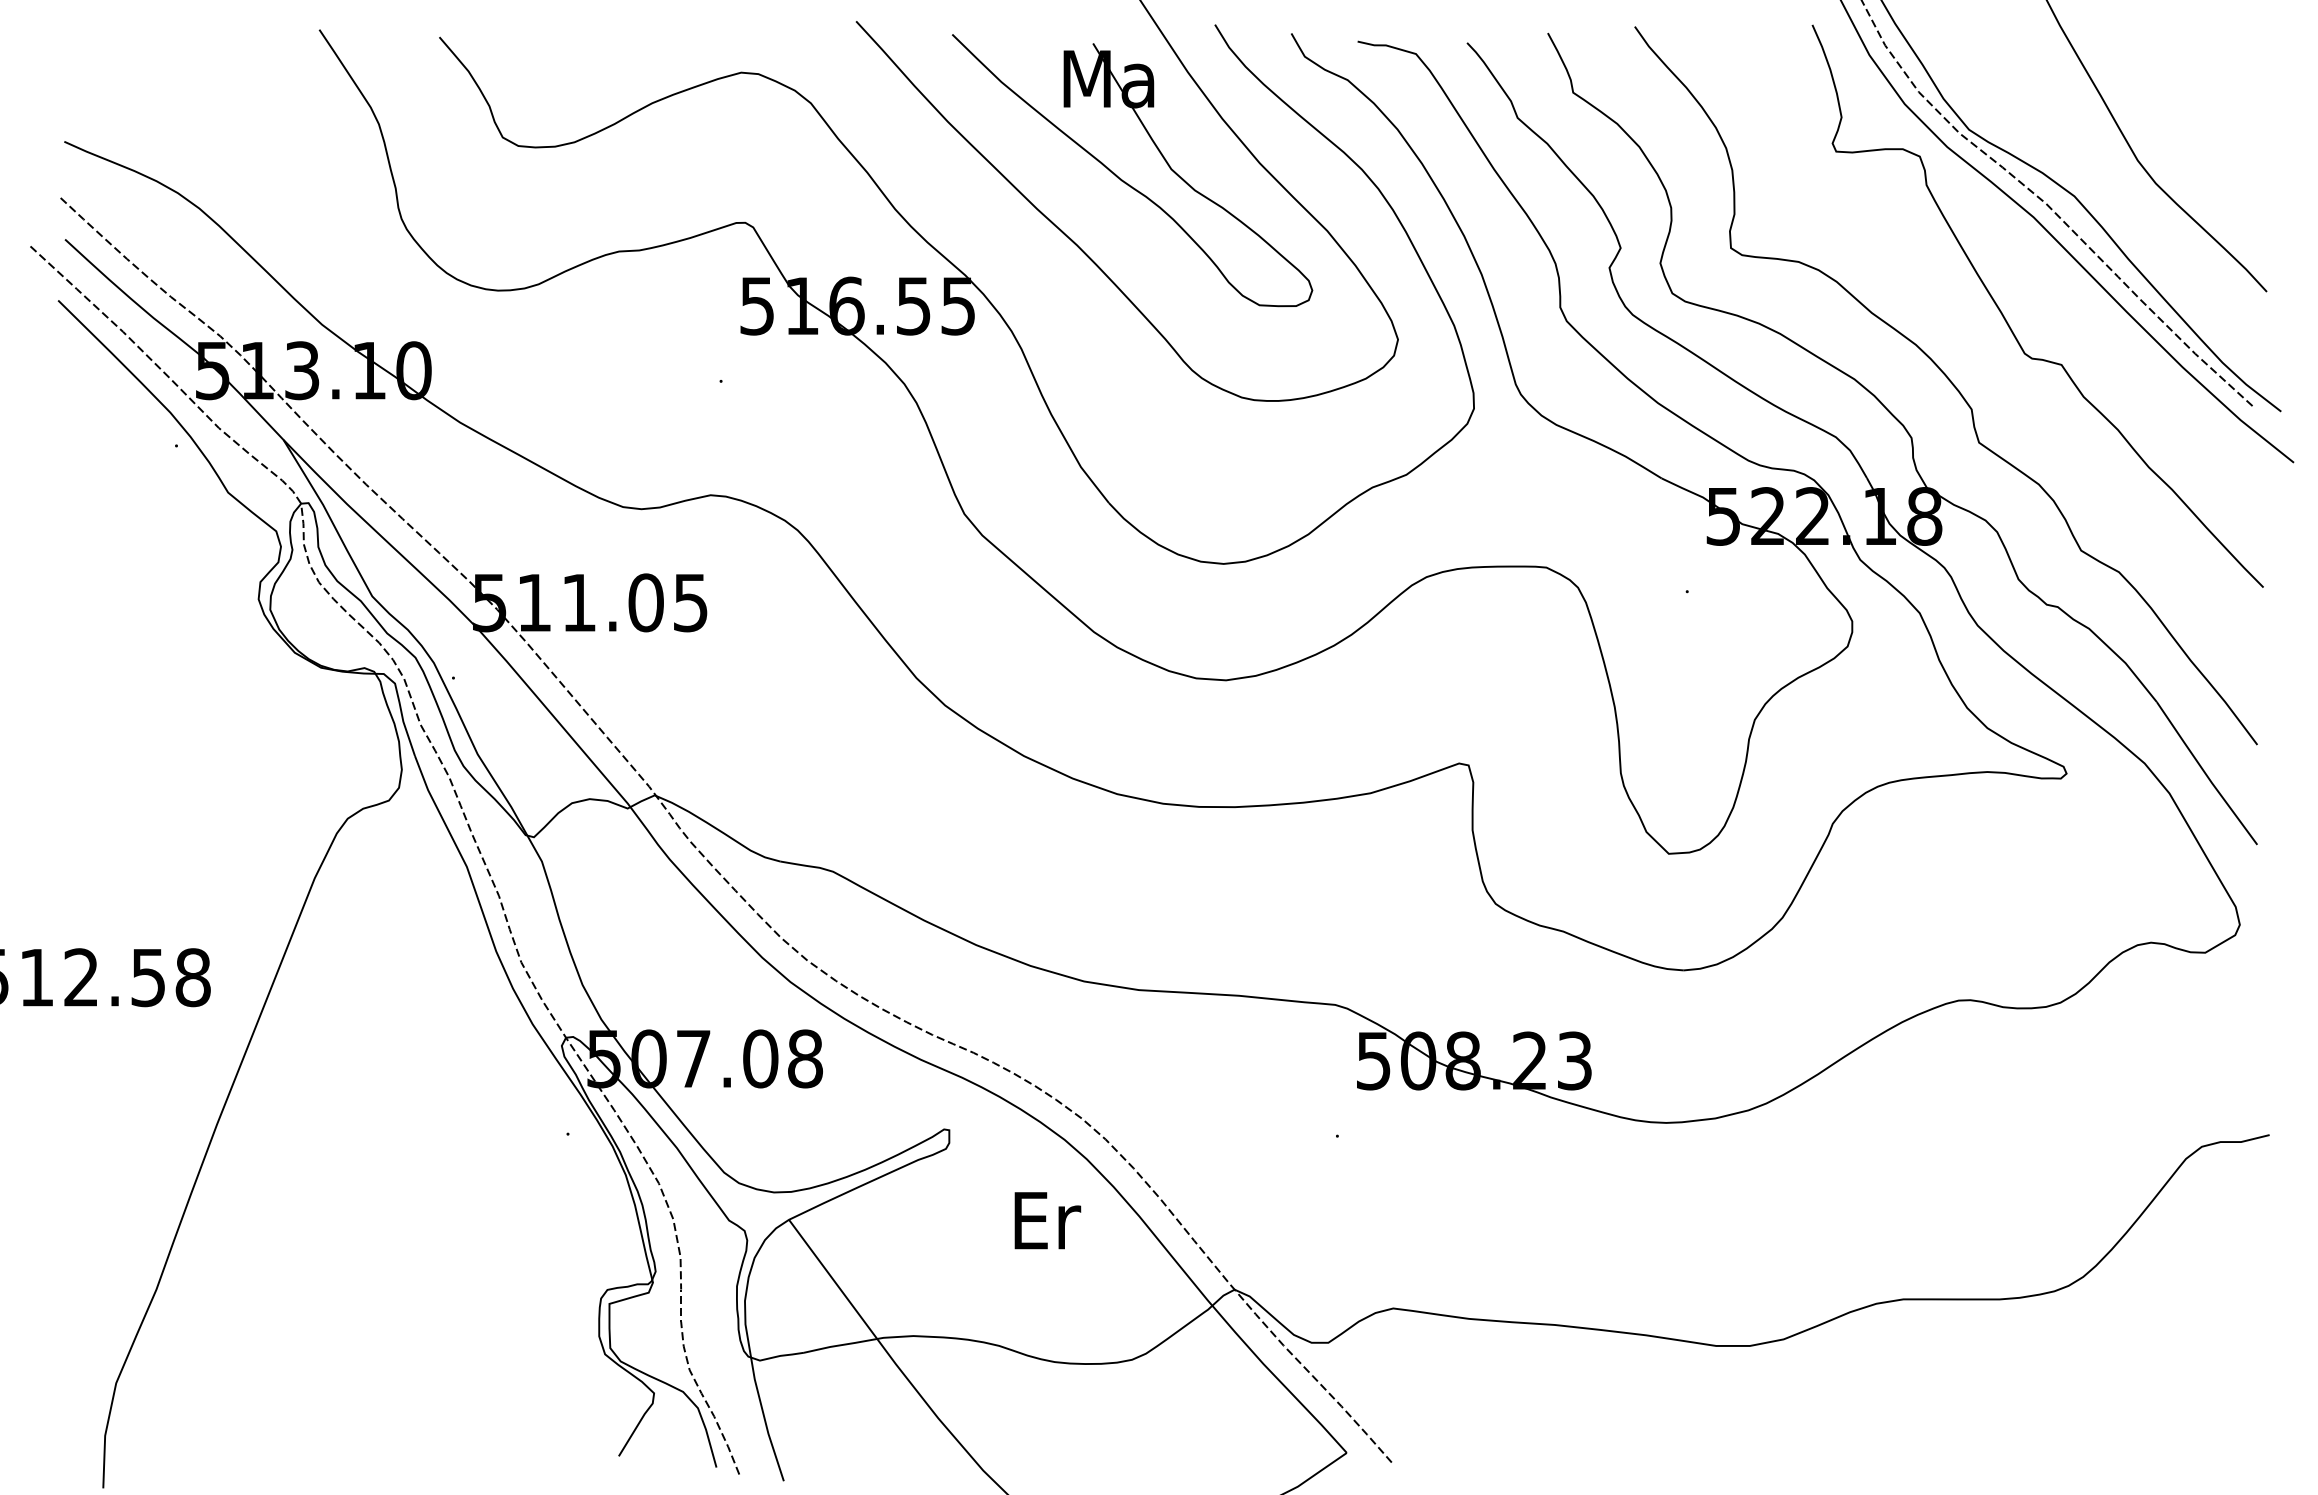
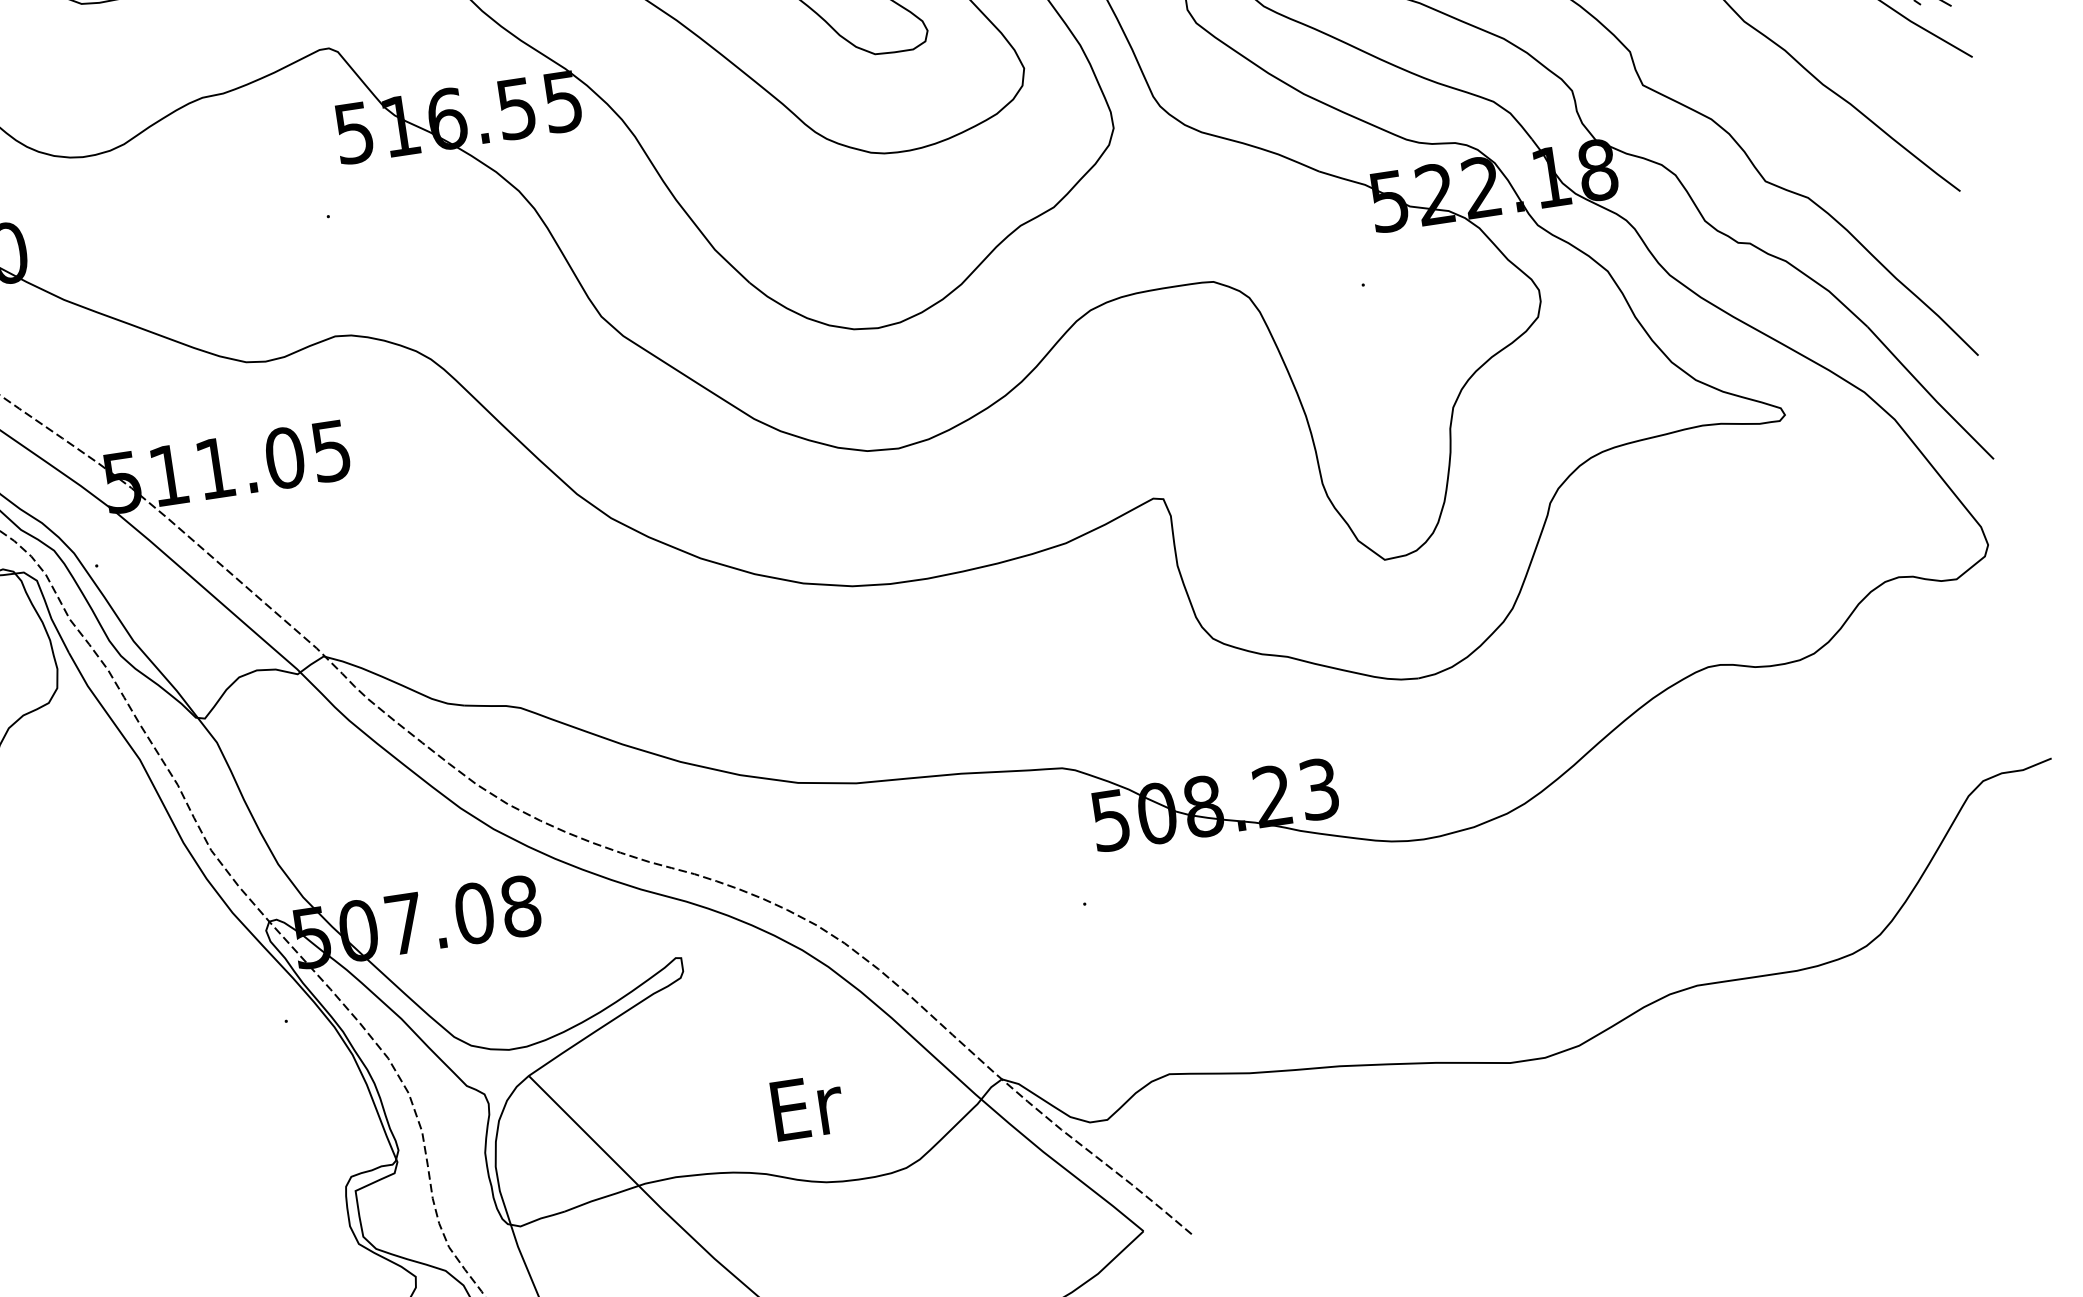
text: (1047, 1220) -> (807, 1107), moved

